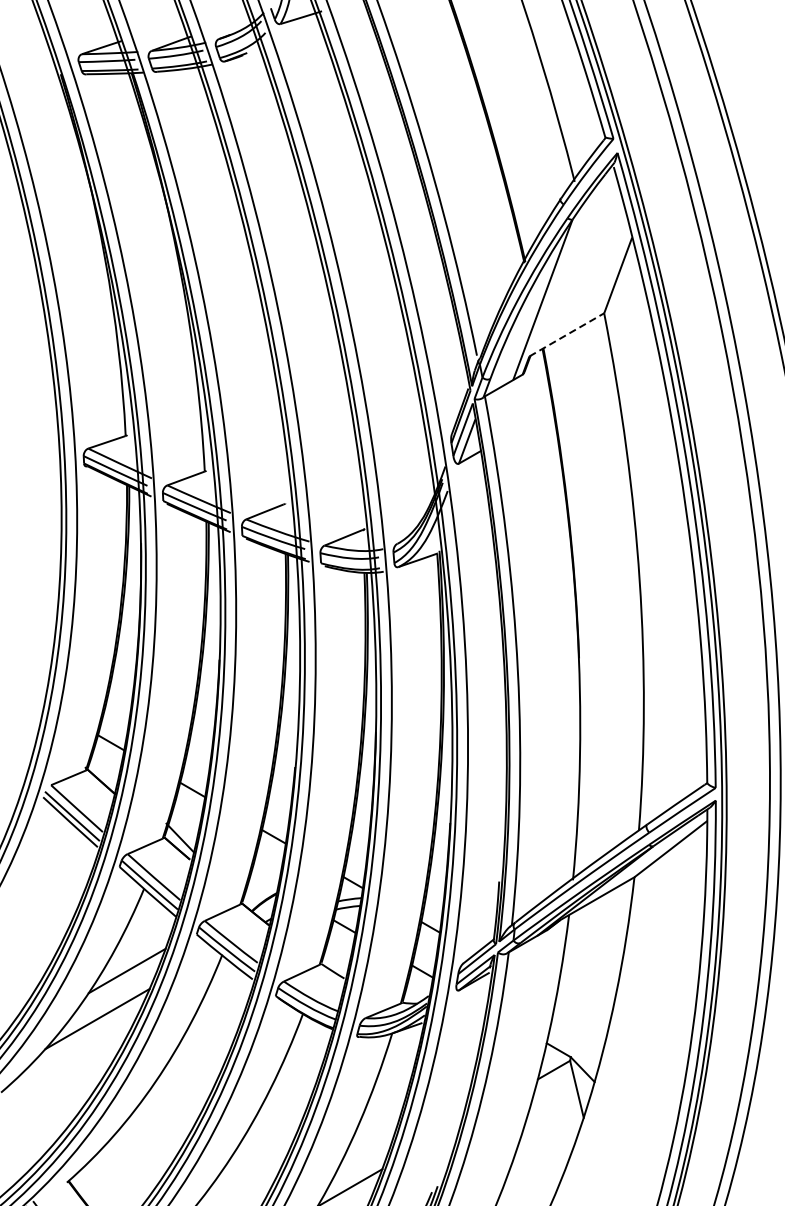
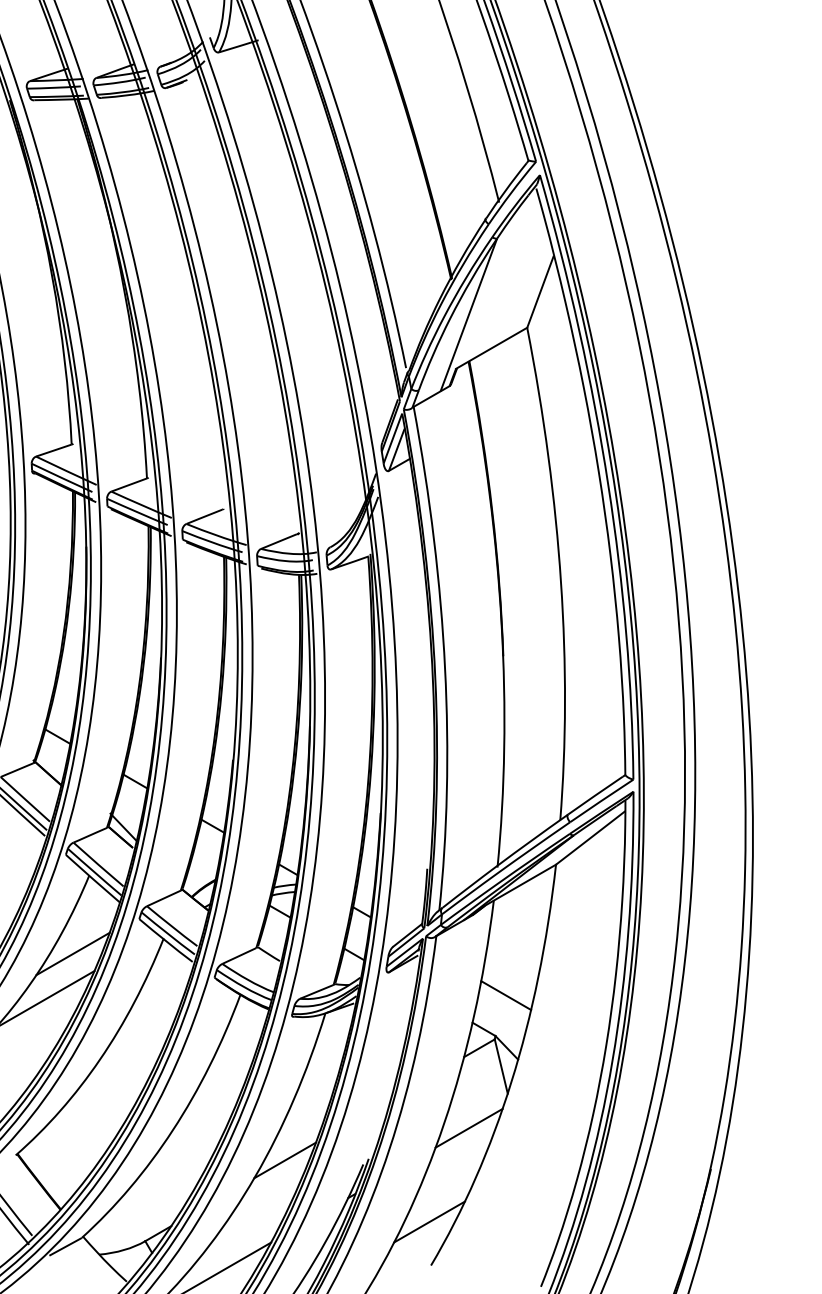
line: (567, 335) -> (492, 348), dashed -> solid
line: (582, 1014) -> (506, 995), added
line: (542, 1153) -> (468, 1127), added

